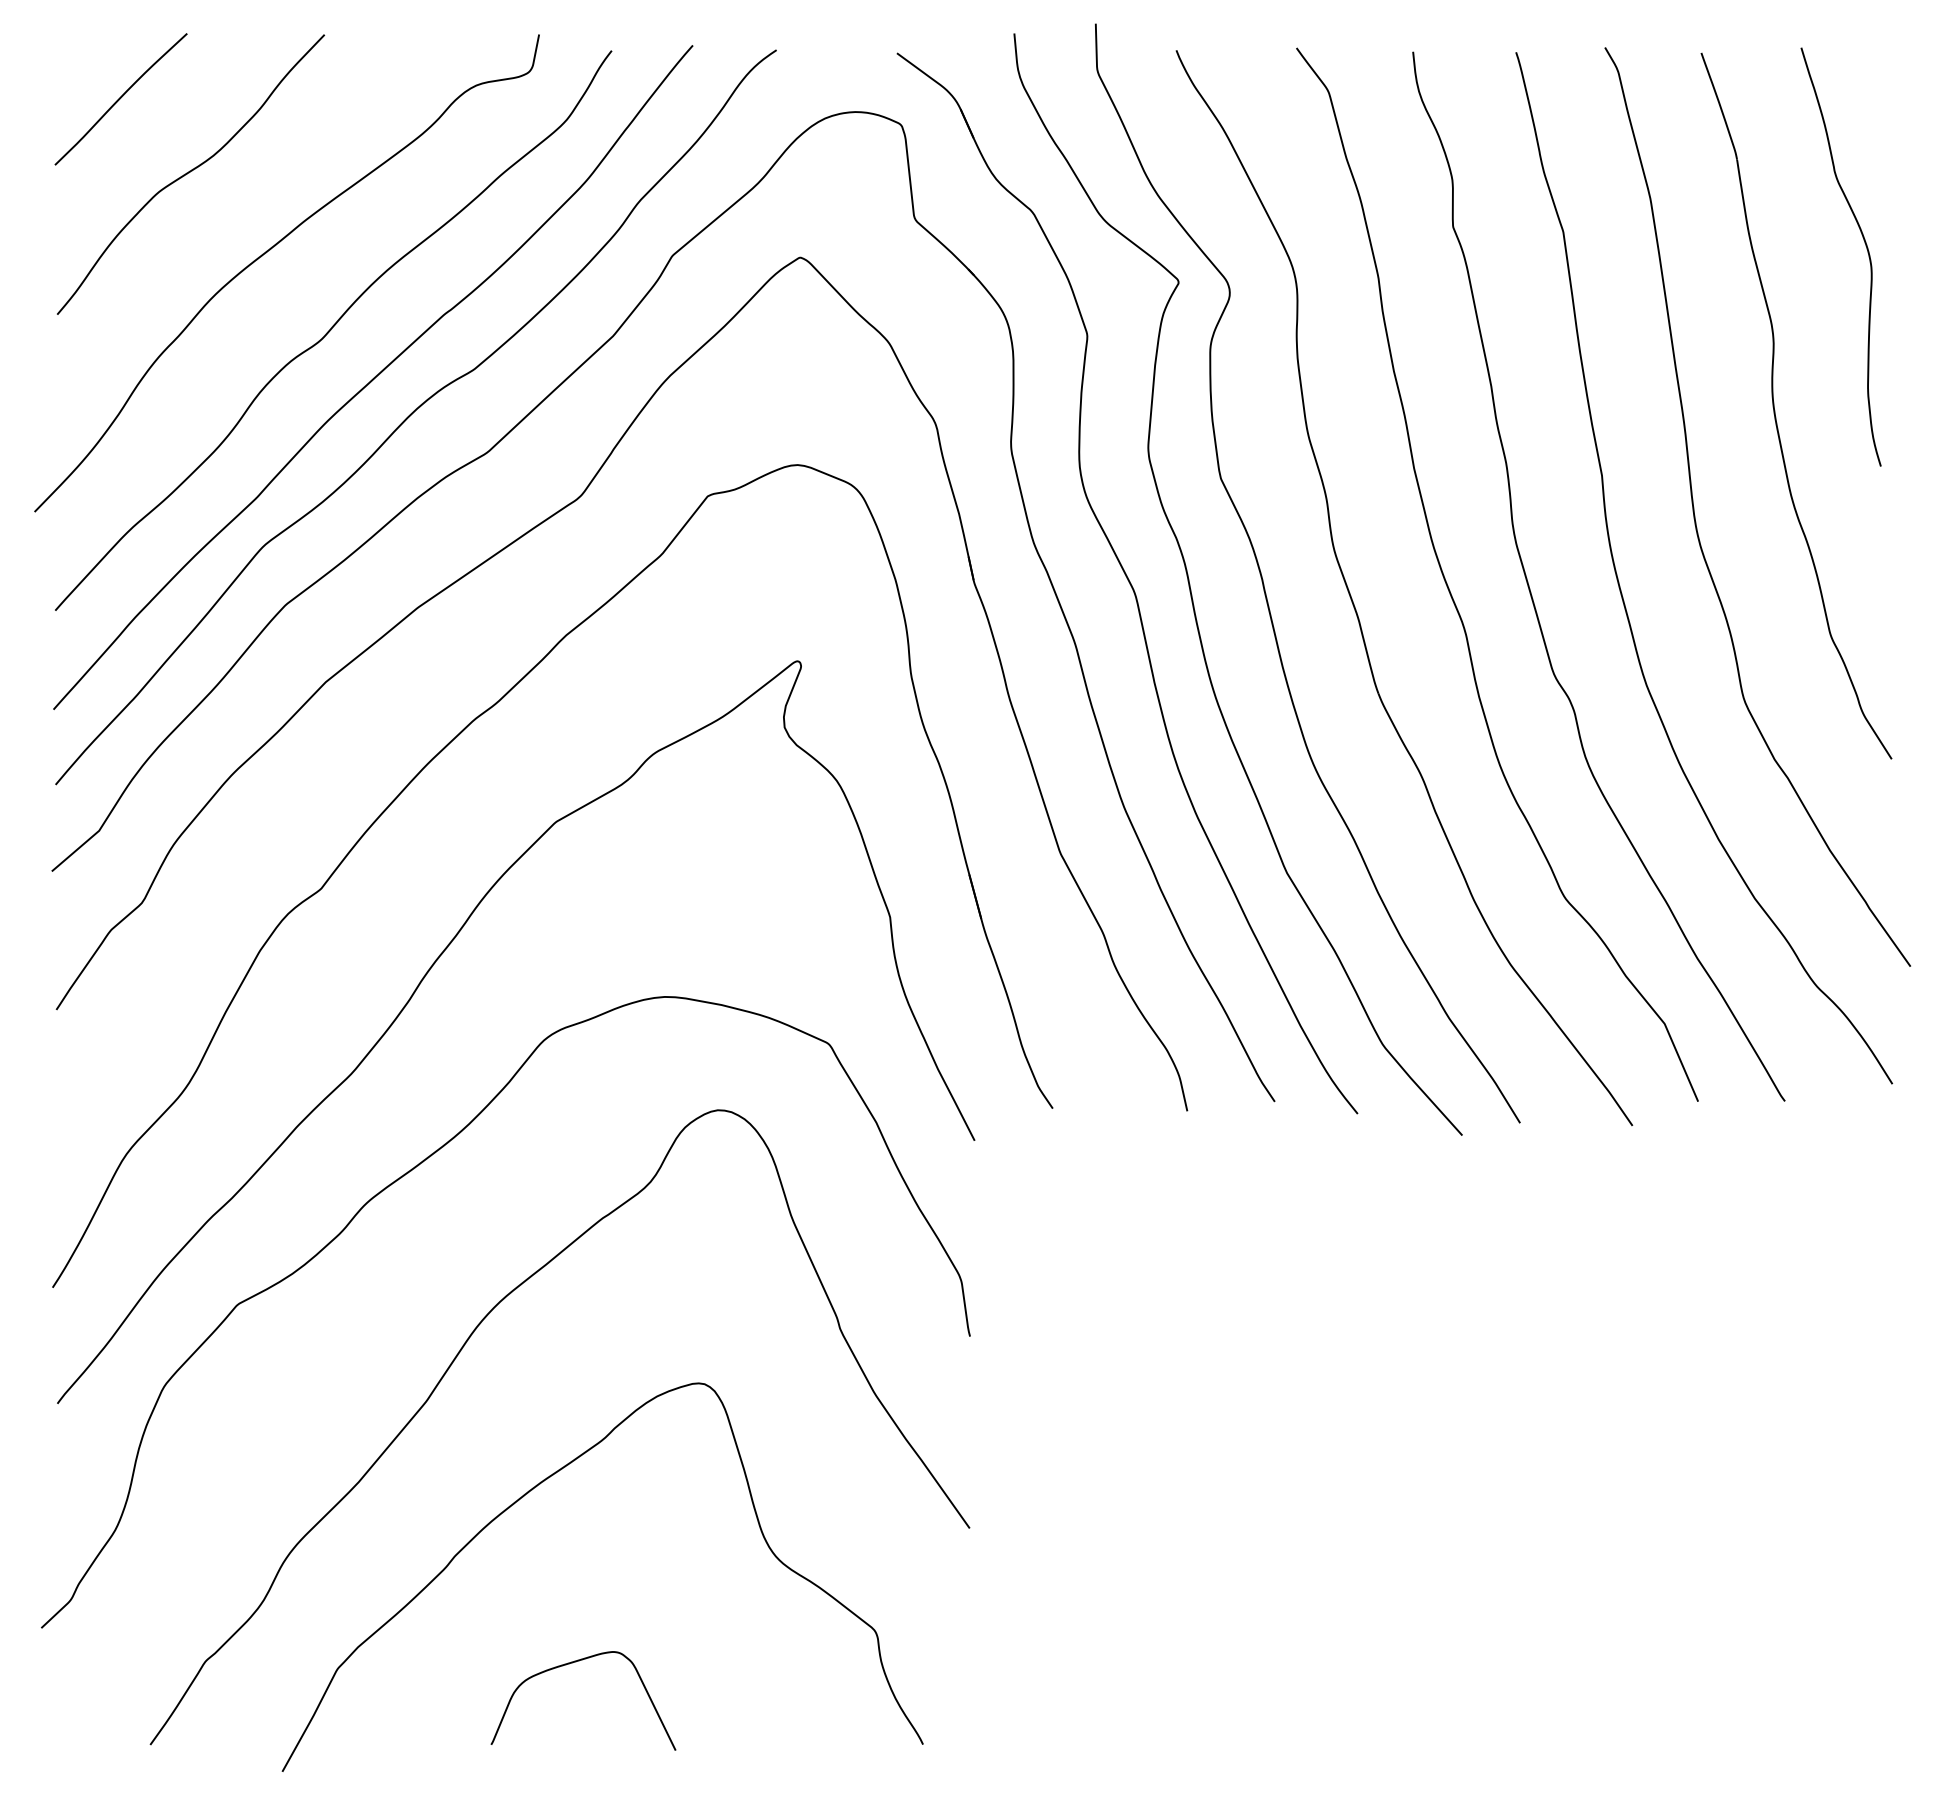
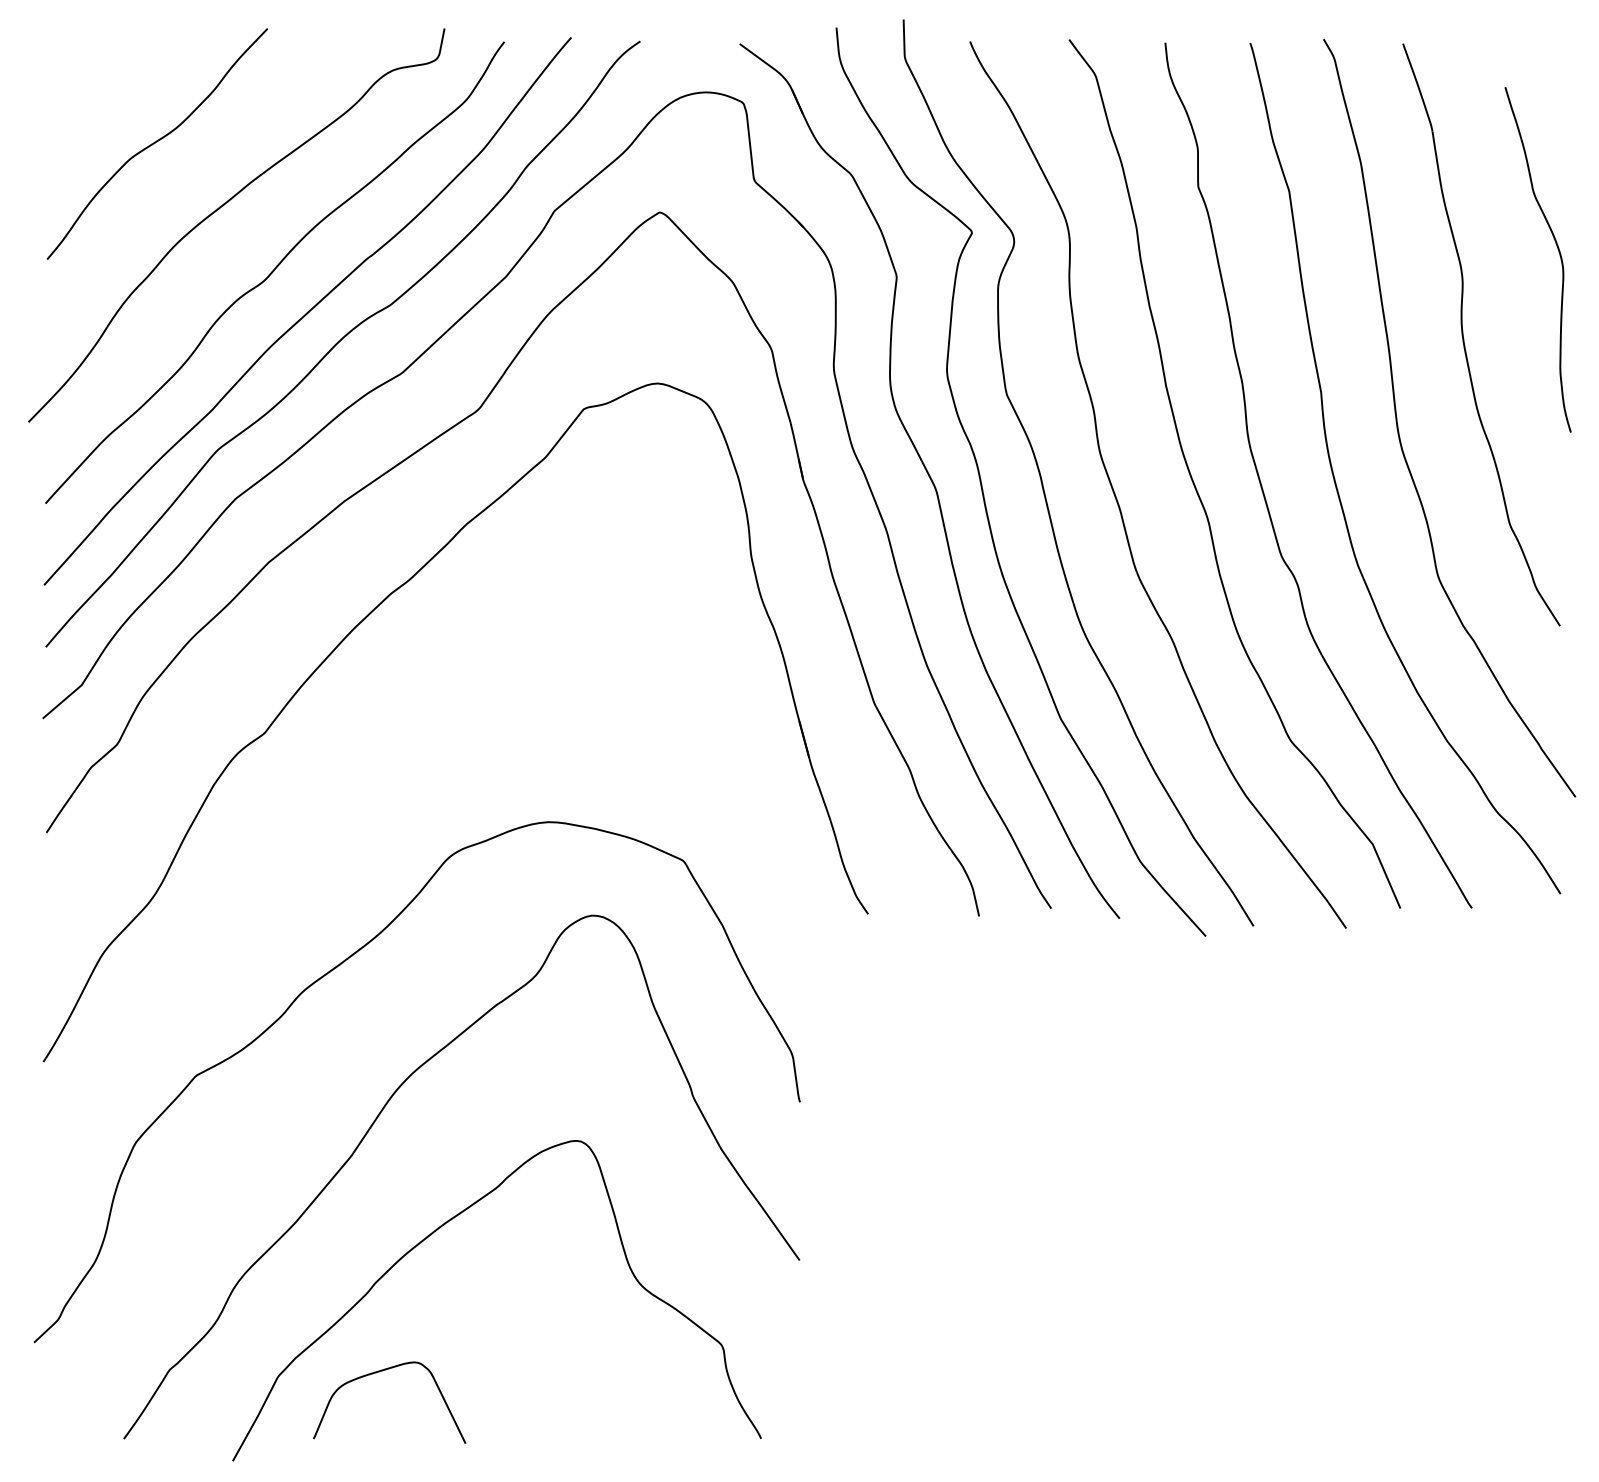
curve: (120, 99) -> (99, 82), removed
curve: (1865, 246) -> (1558, 251), moved
curve: (432, 967) -> (356, 797), removed
curve: (572, 1663) -> (380, 1371), moved

